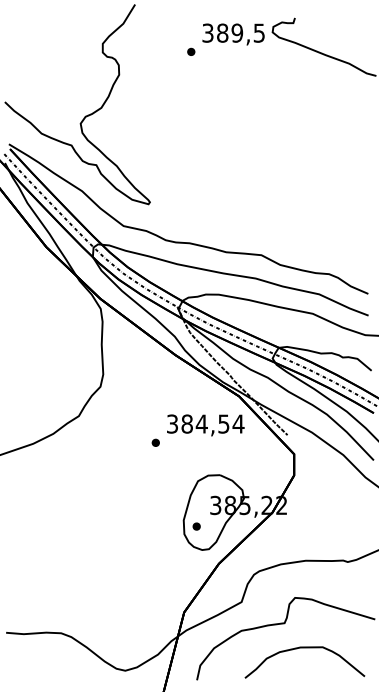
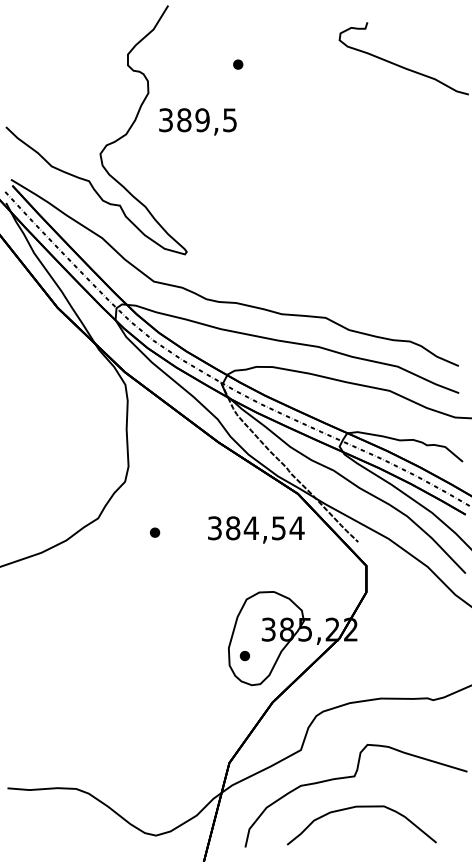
text: (233, 34) -> (197, 121), moved
part: (156, 442) -> (155, 532), moved
curve: (304, 648) -> (361, 807), moved

